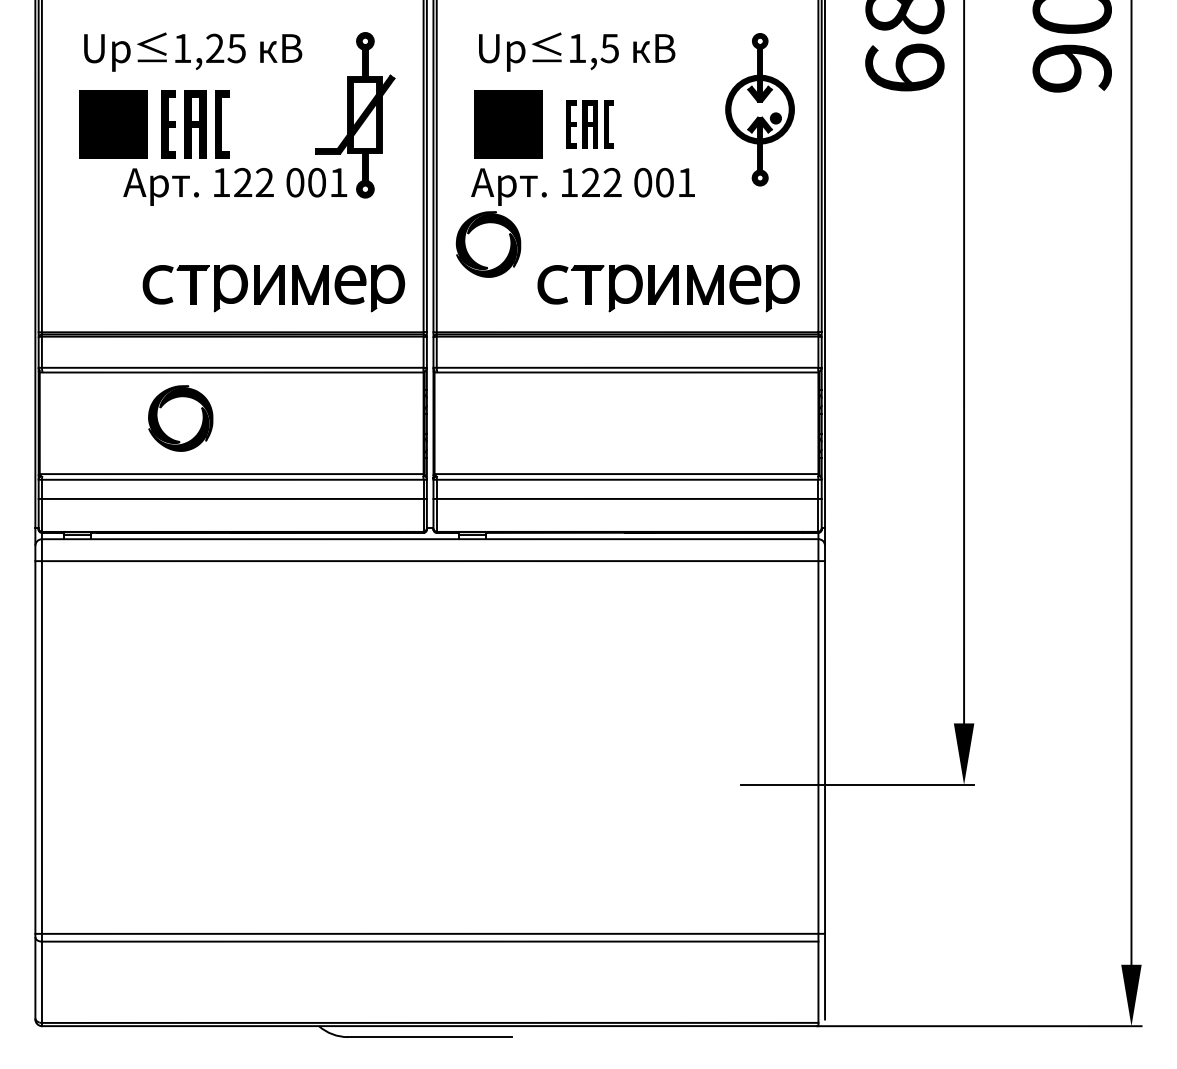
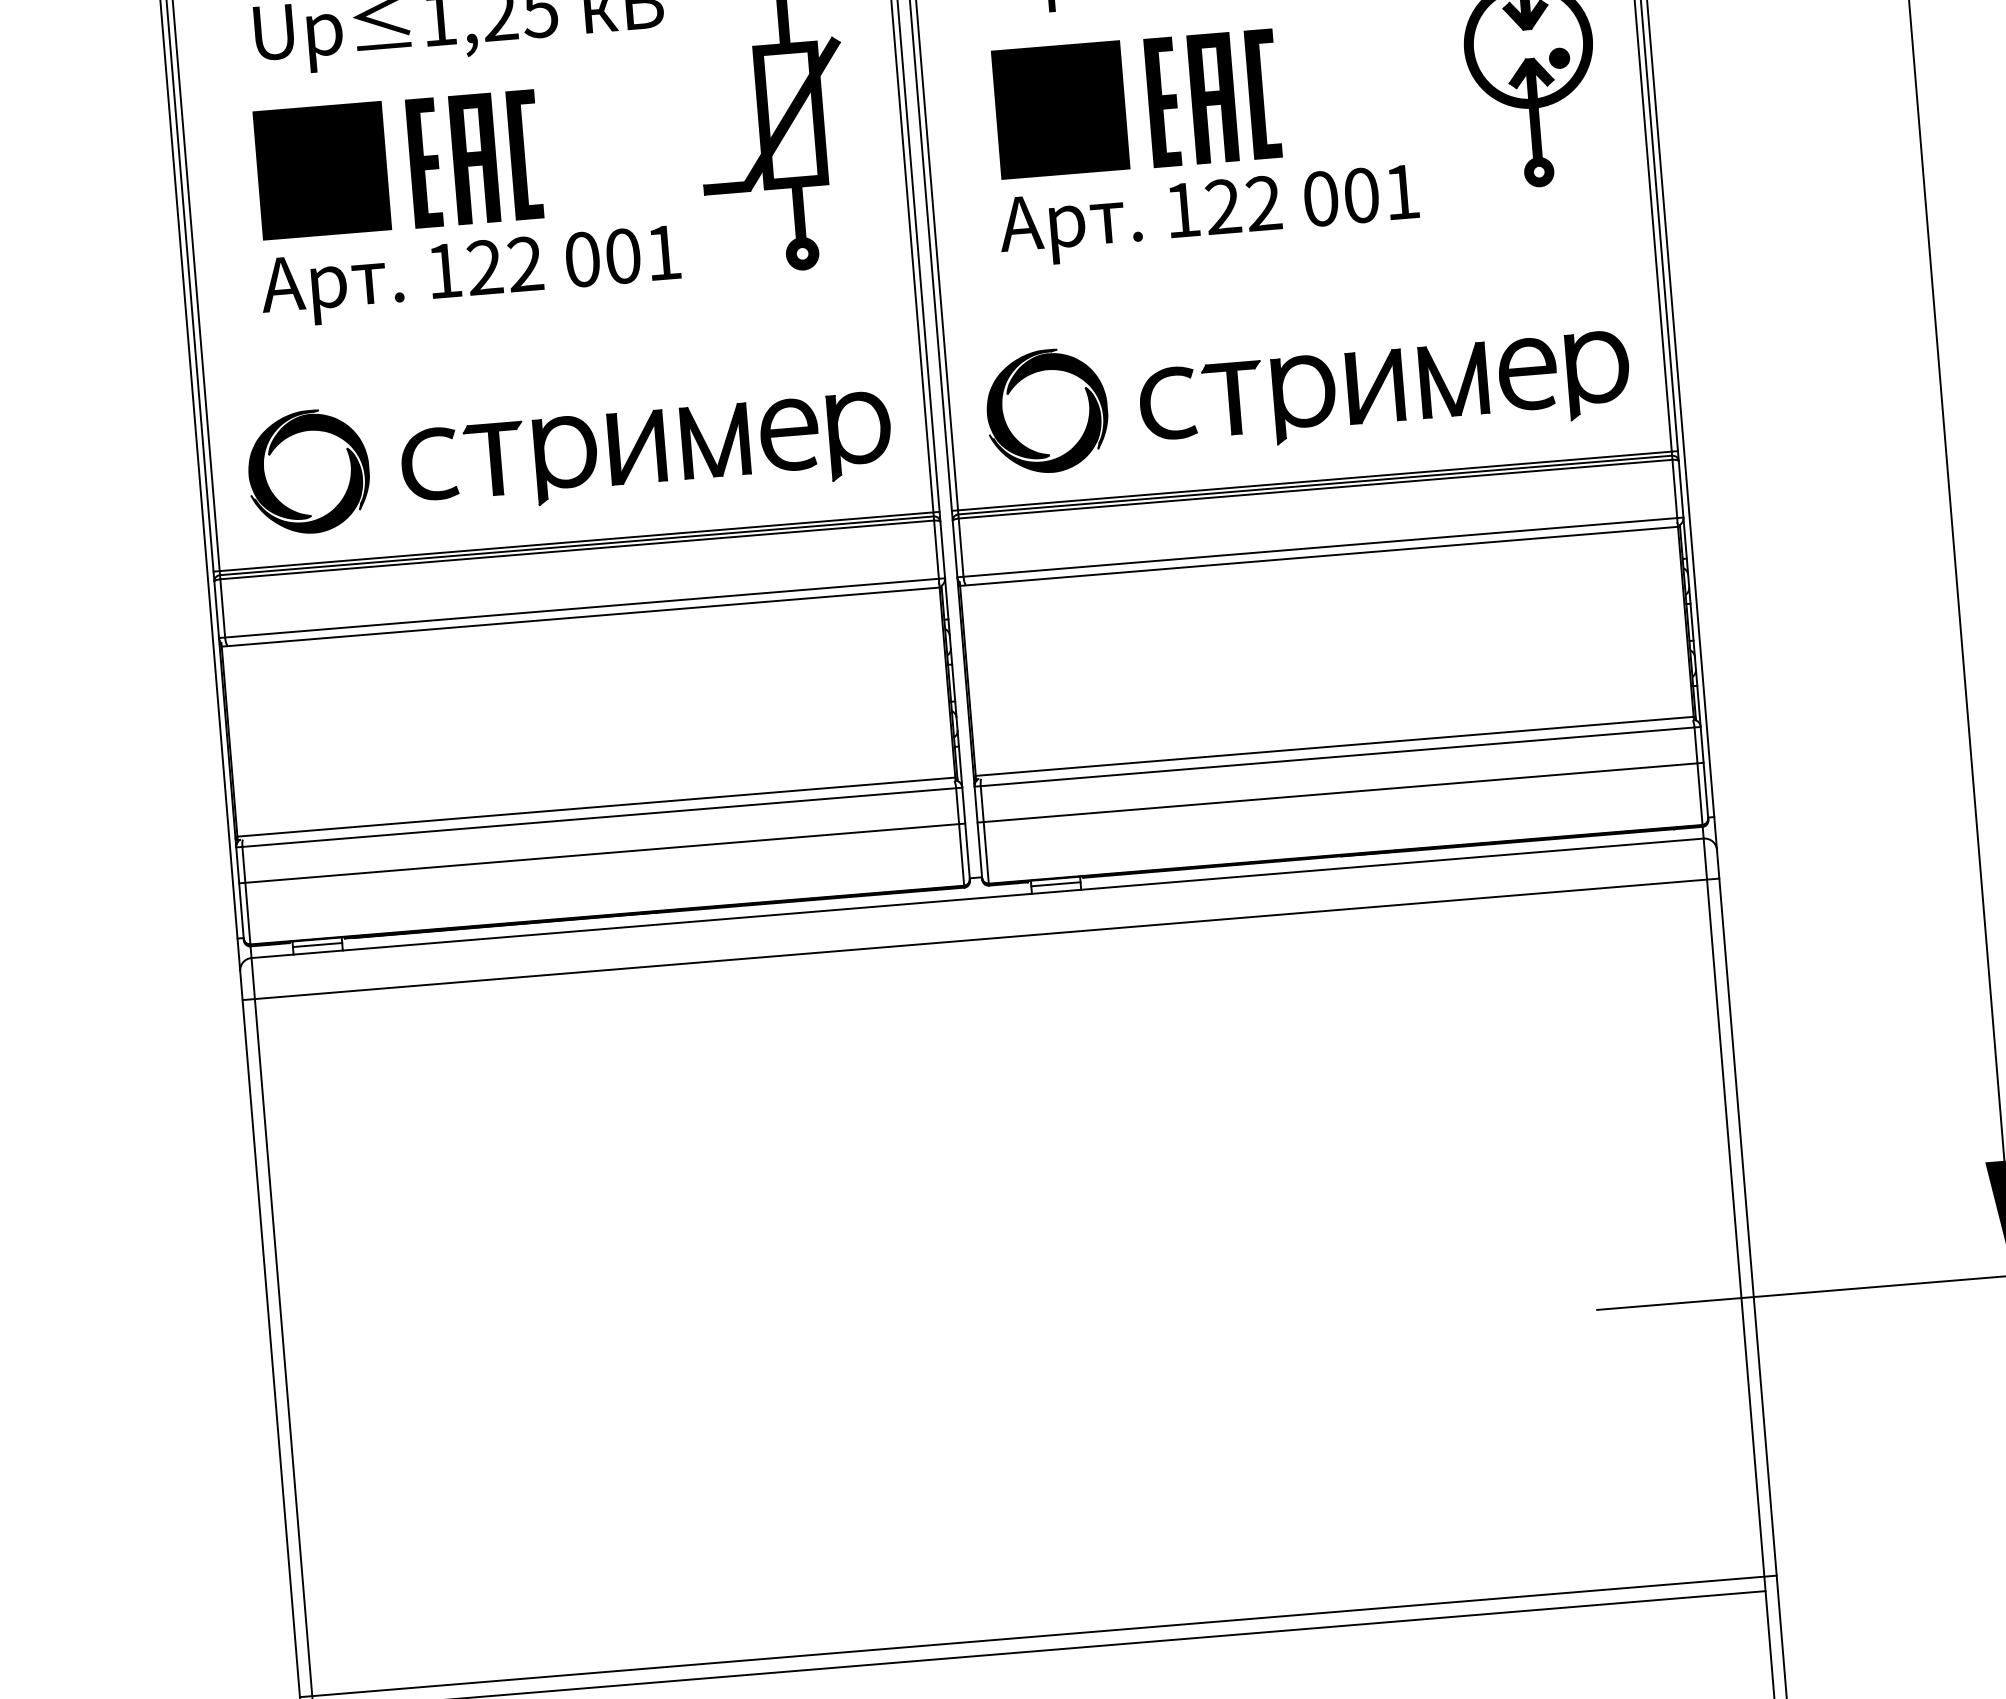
part: (590, 124) -> (1213, 98), size x1.43
text: (235, 186) -> (471, 275), moved
part: (488, 244) -> (1047, 411), moved
part: (180, 418) -> (308, 471), moved

